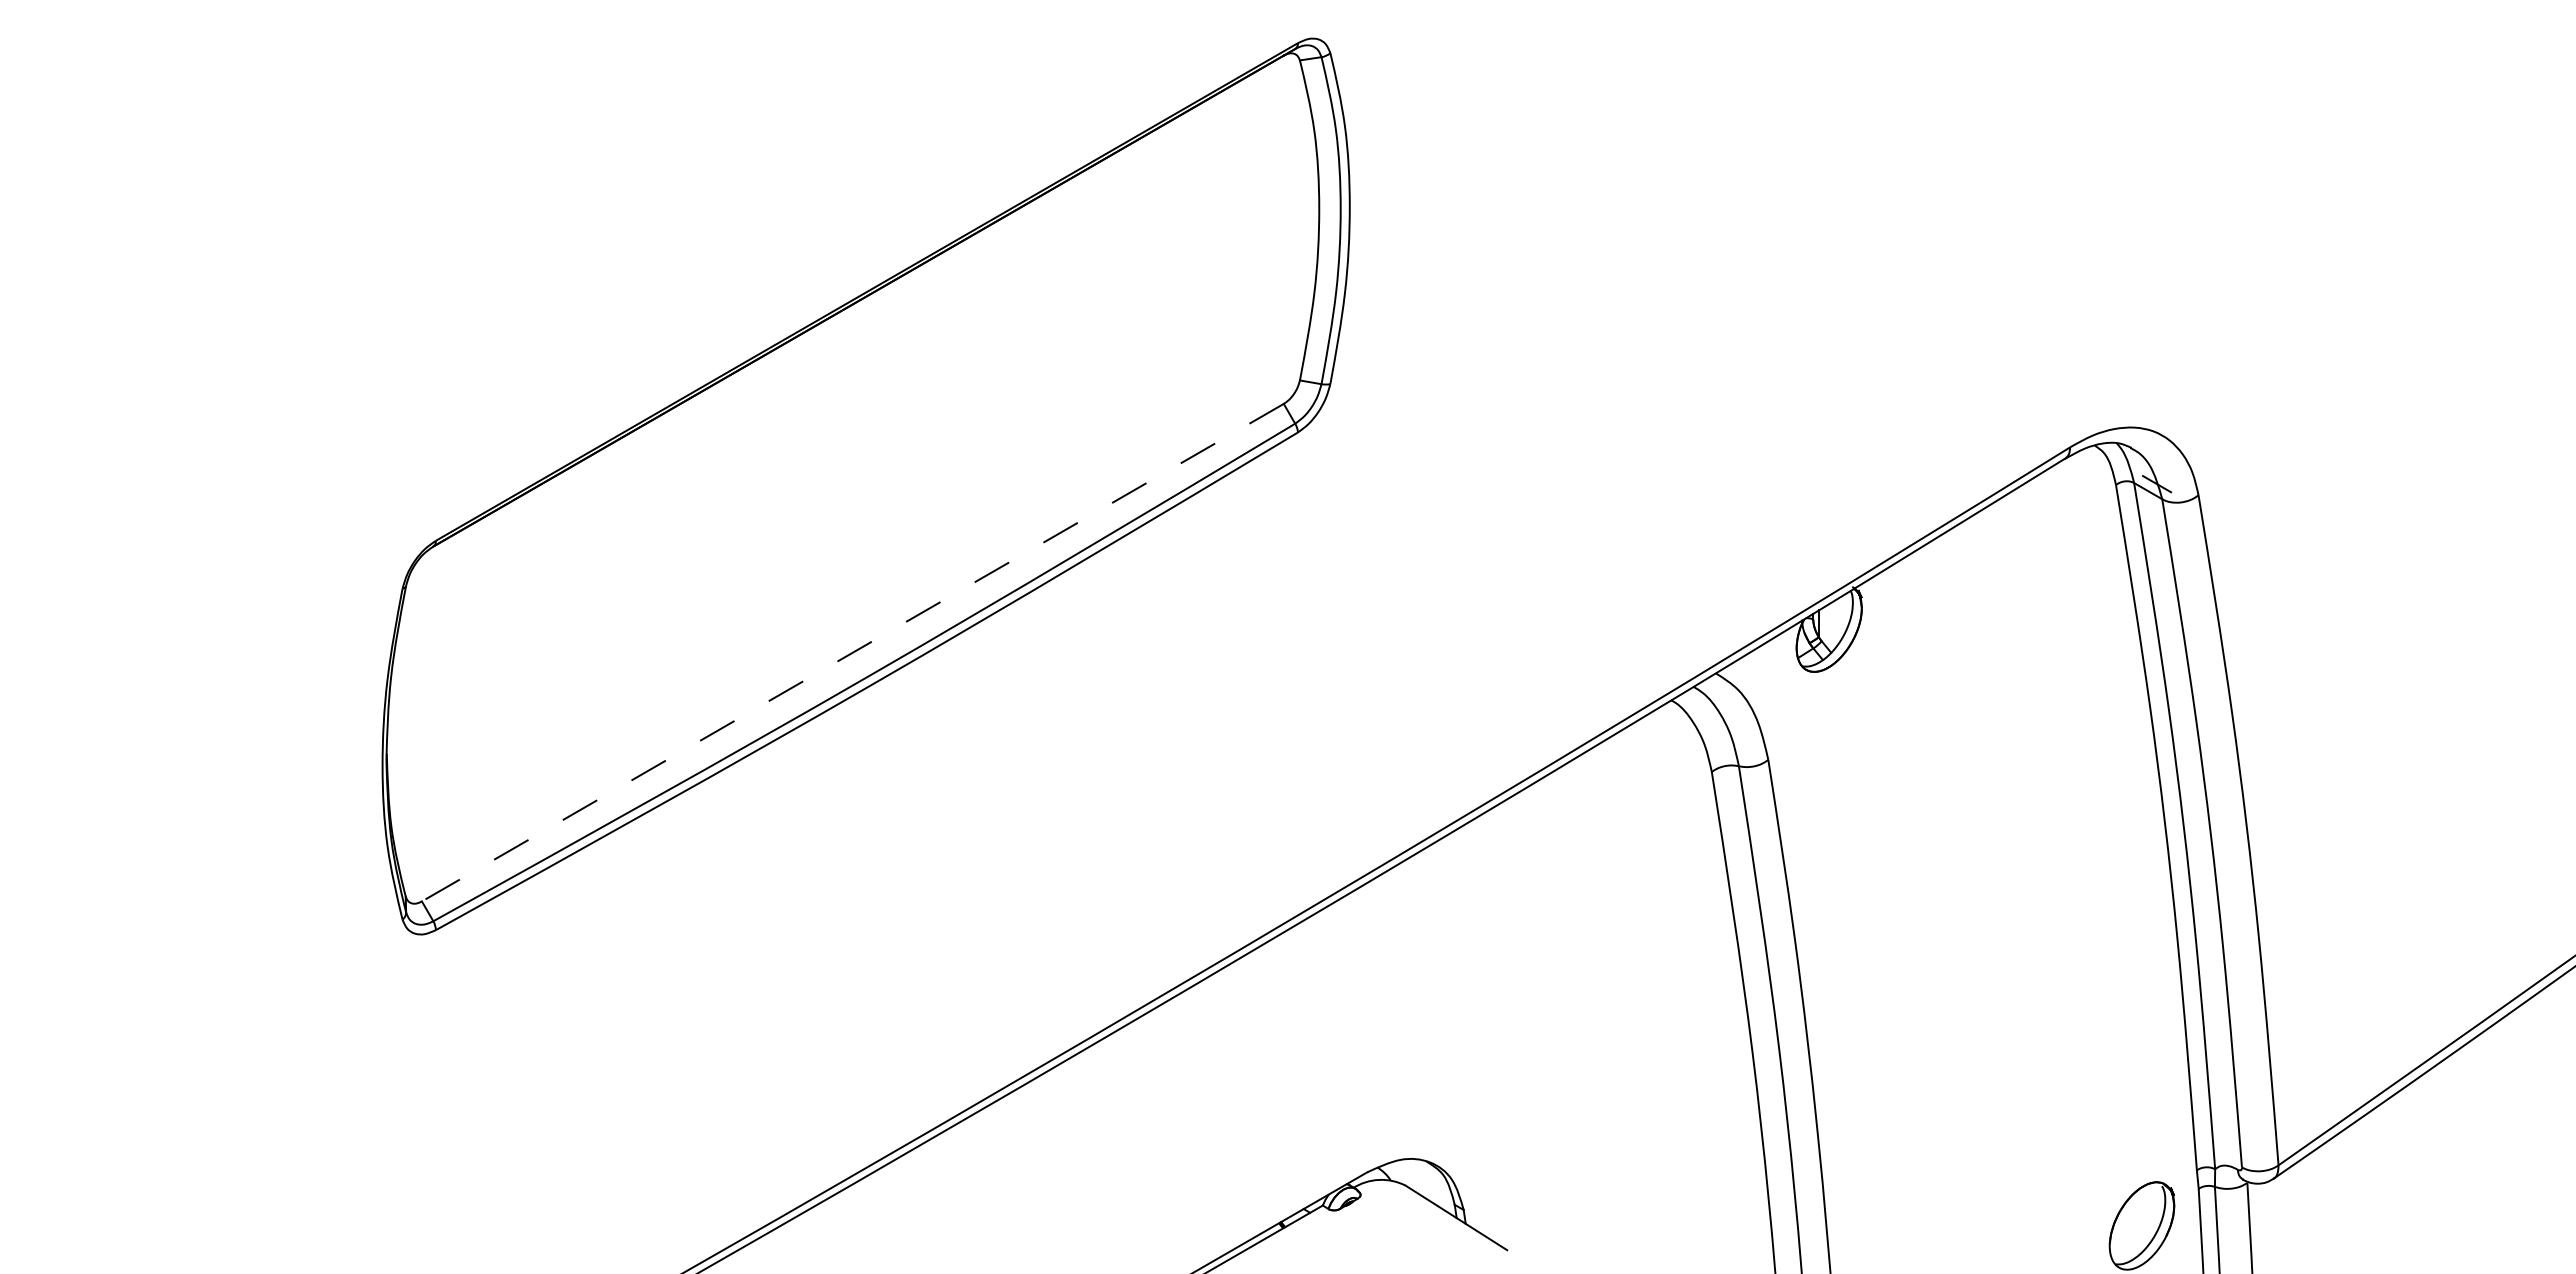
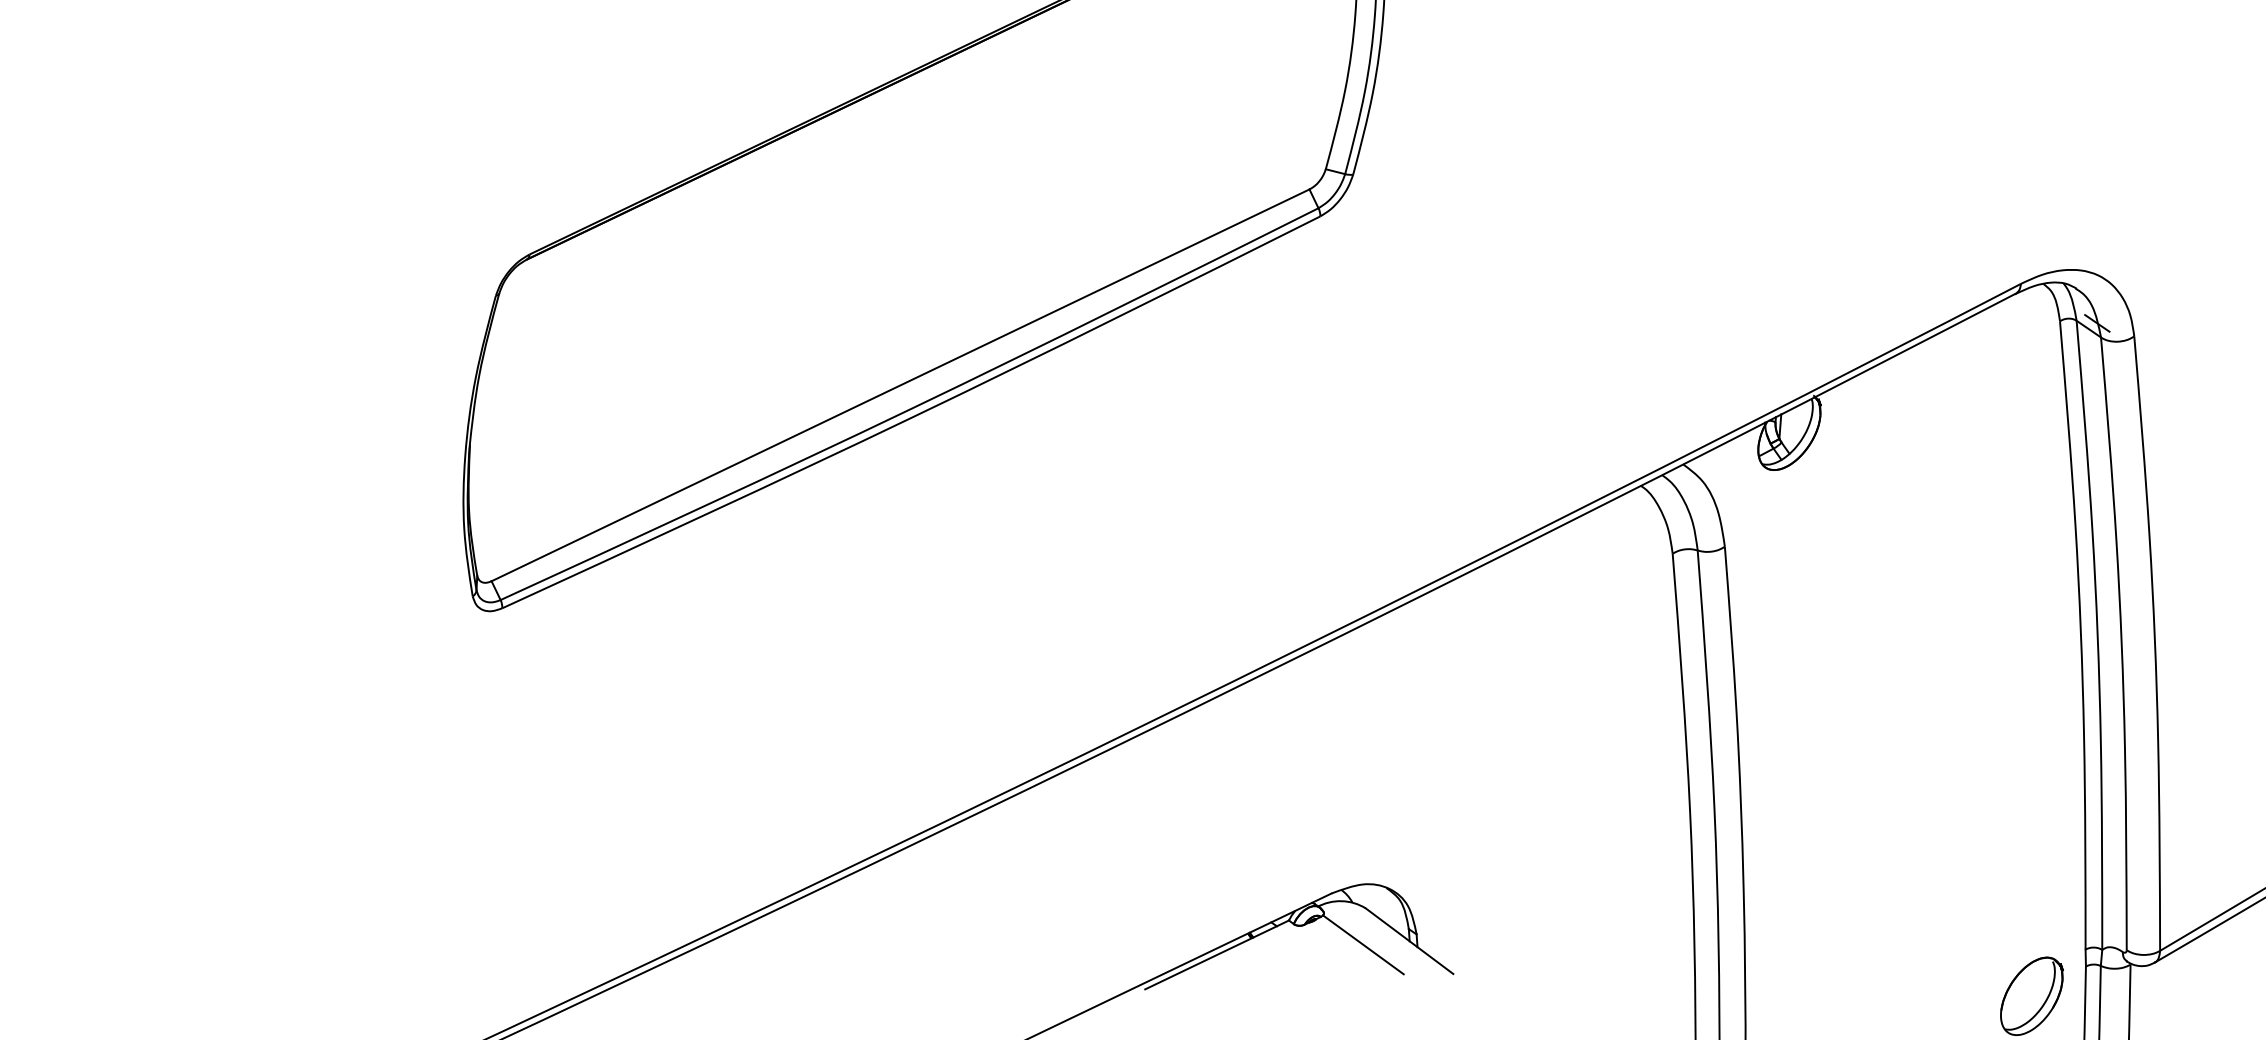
line: (852, 652) -> (900, 385), dashed -> solid
line: (1405, 1225) -> (1362, 944), added

